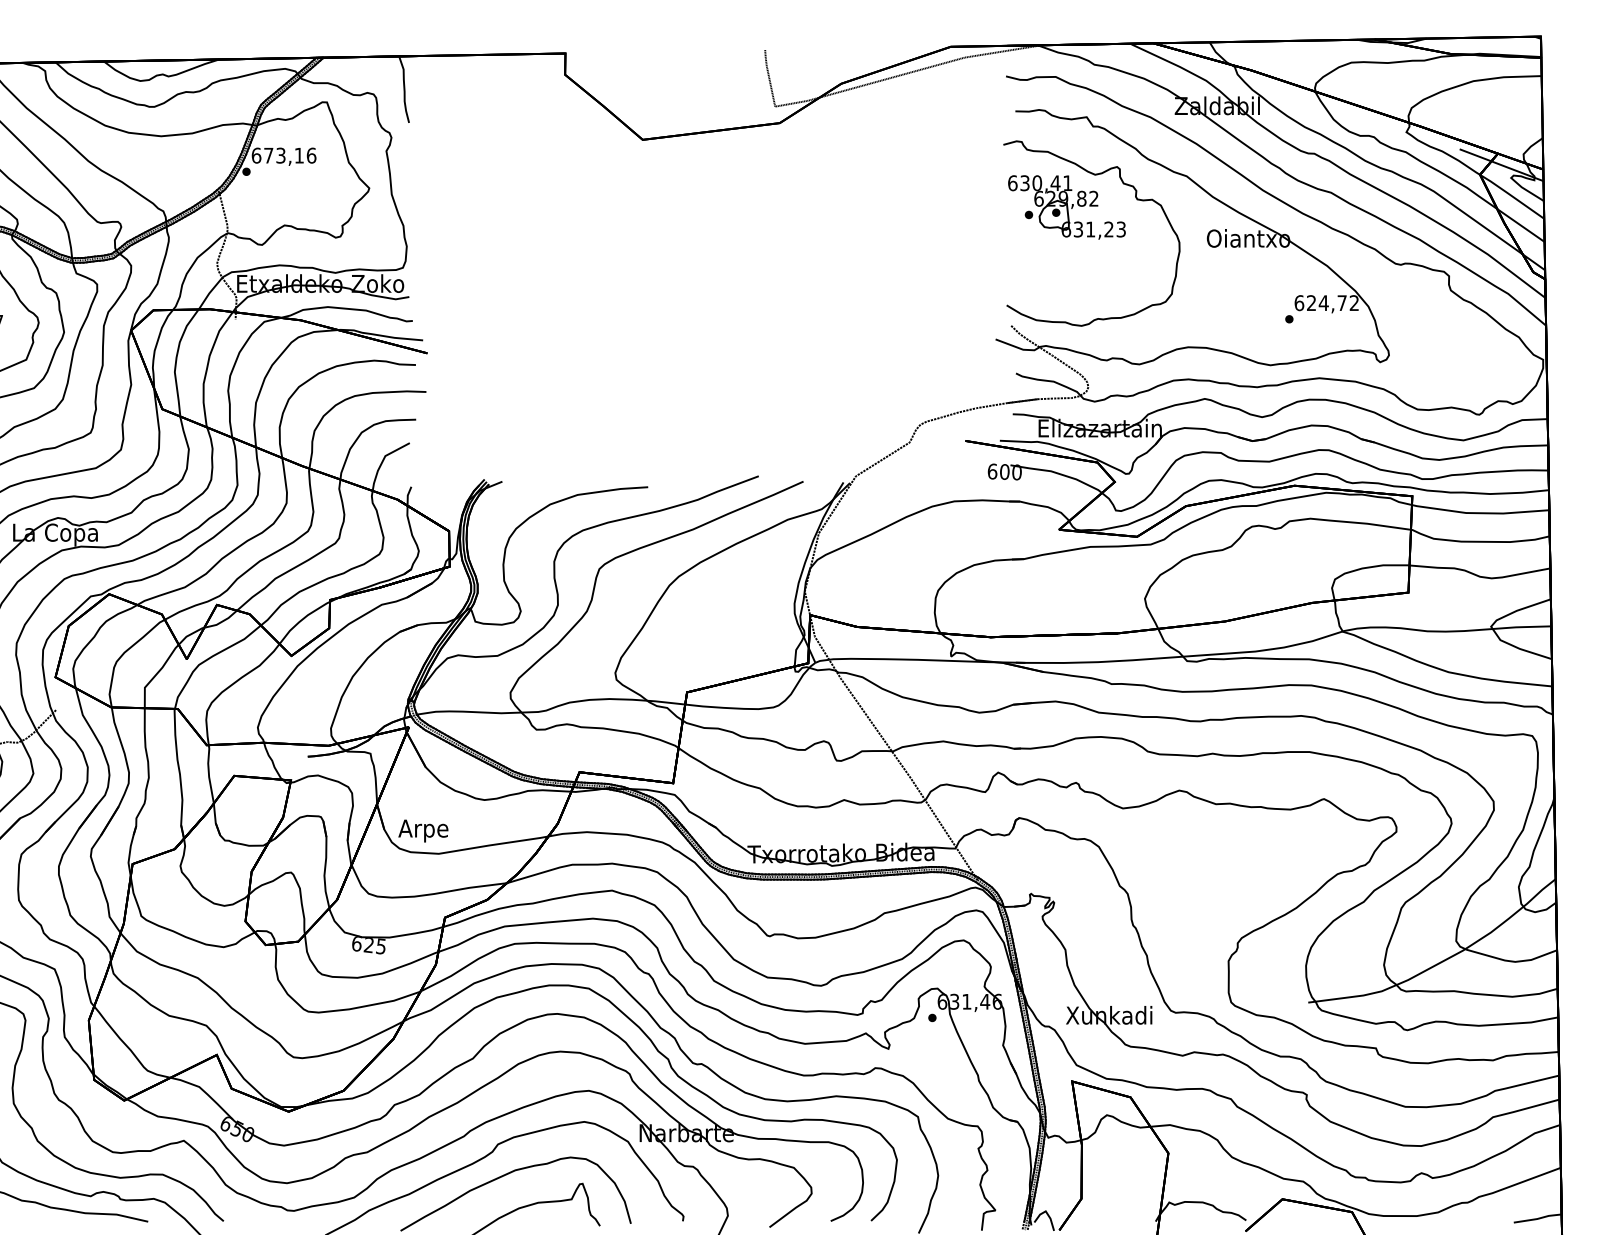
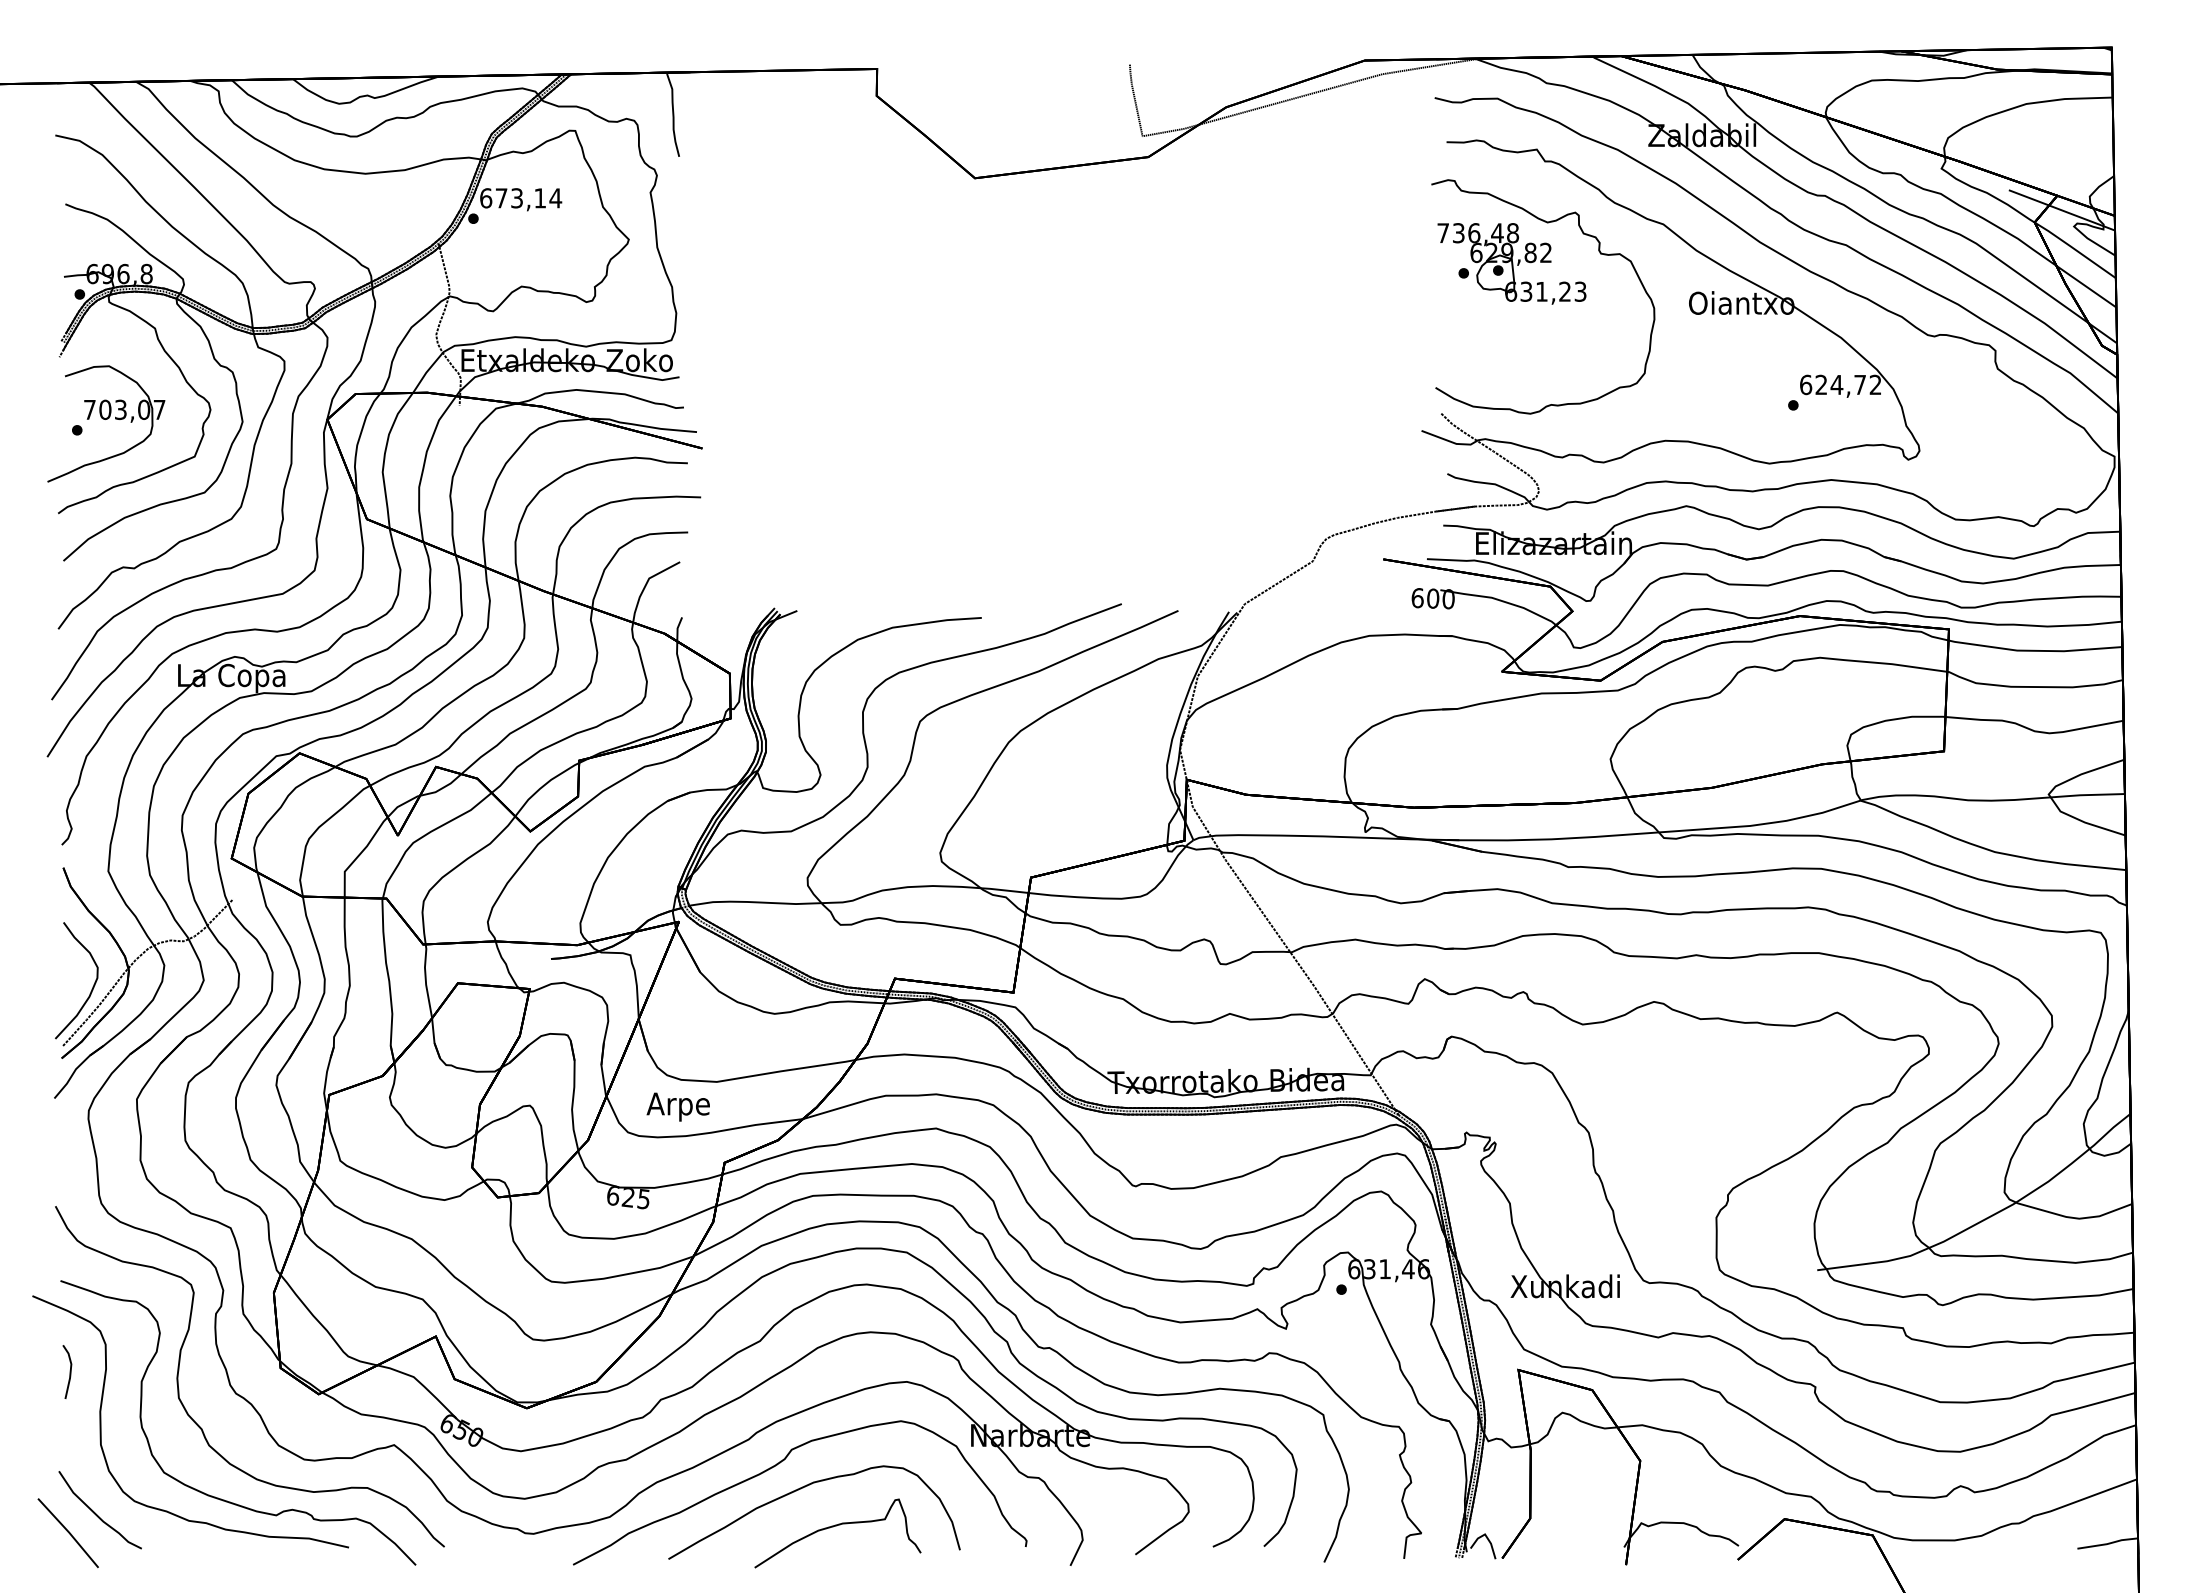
text: (311, 155) -> (555, 198), 673,16 -> 673,14
text: (1040, 183) -> (1478, 233), 630,41 -> 736,48
text: (422, 830) -> (677, 1106), moved

